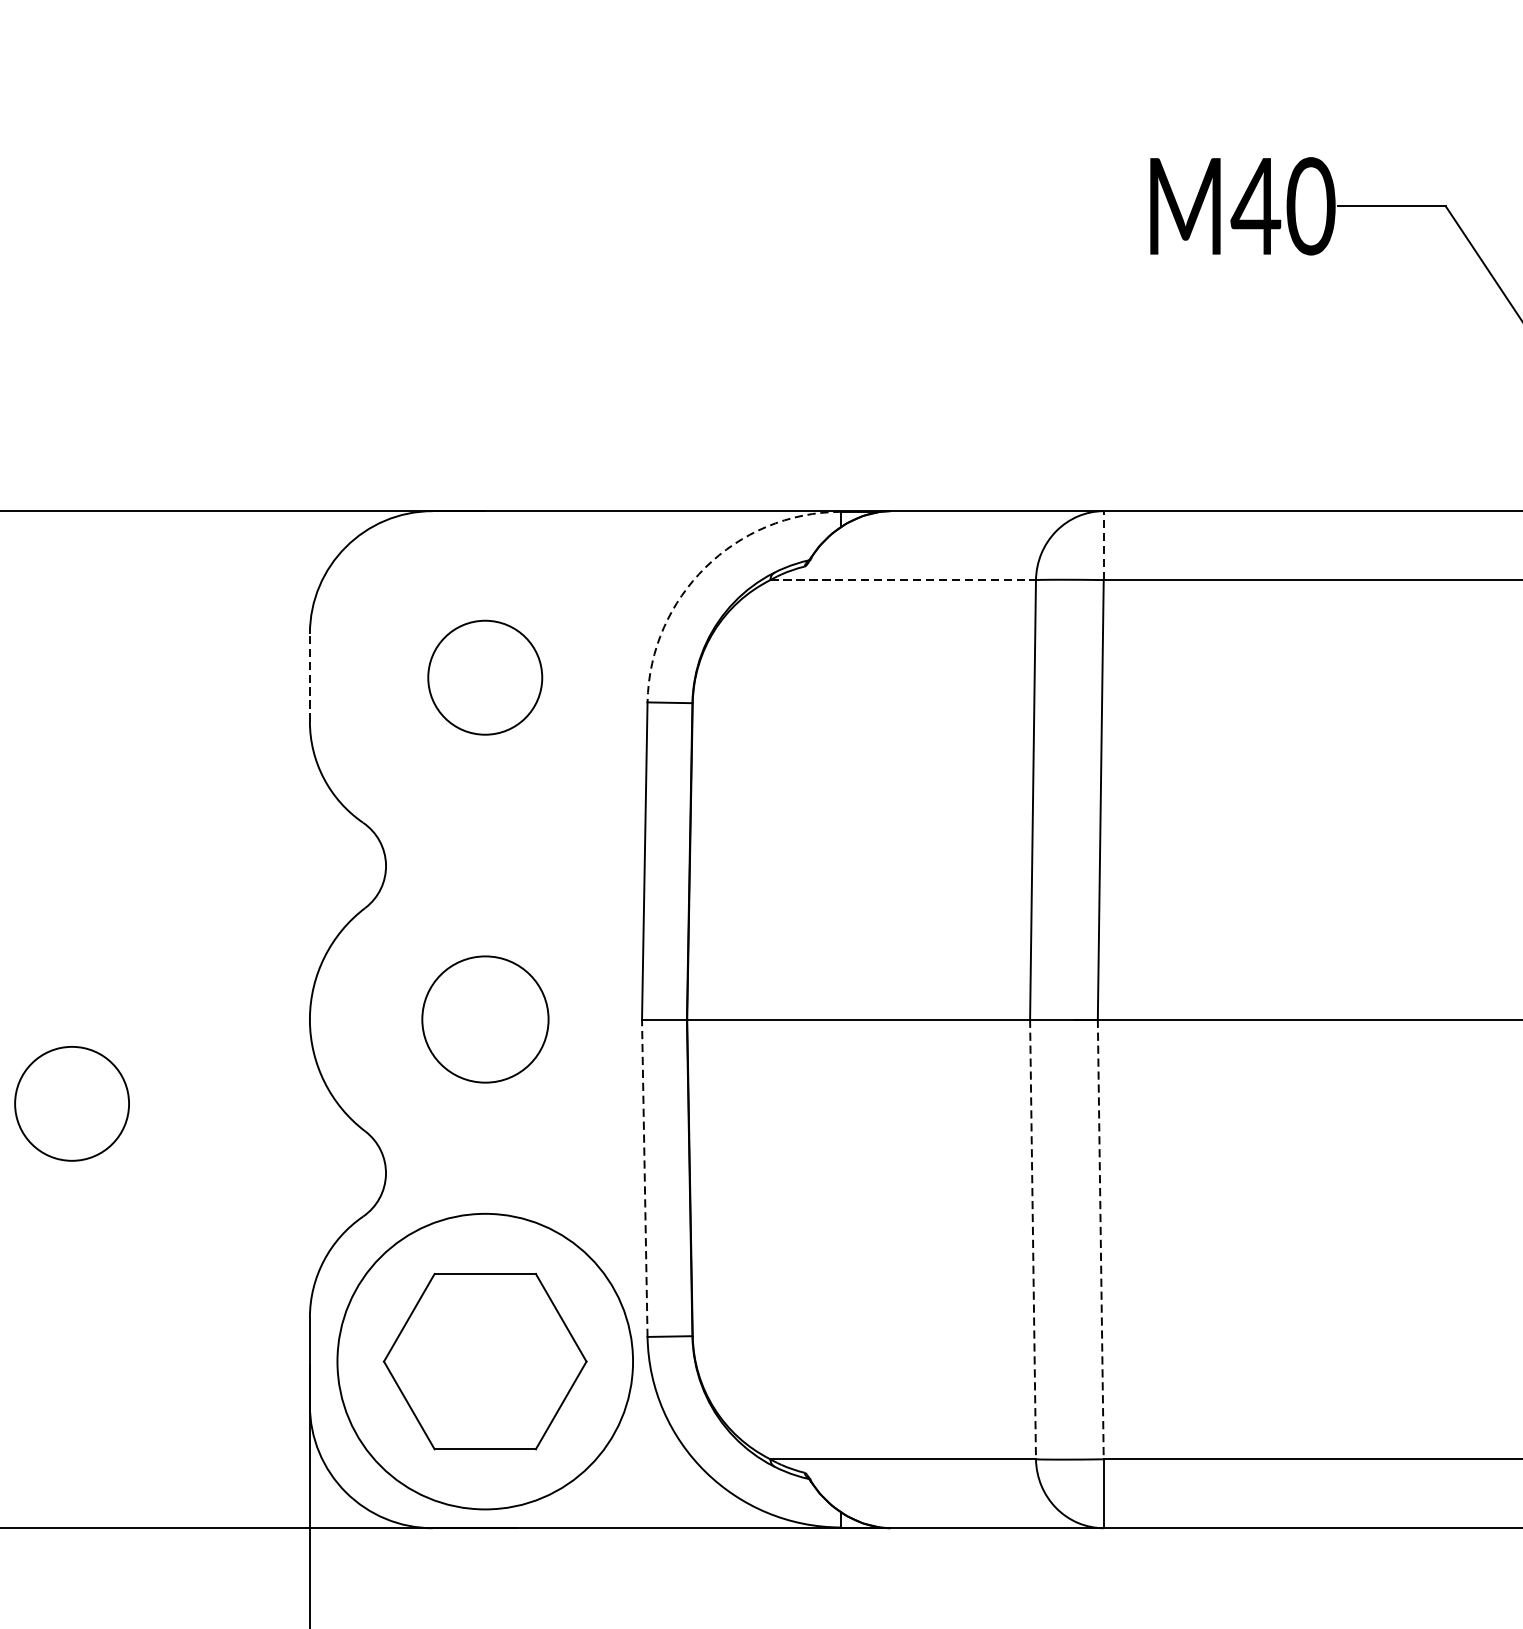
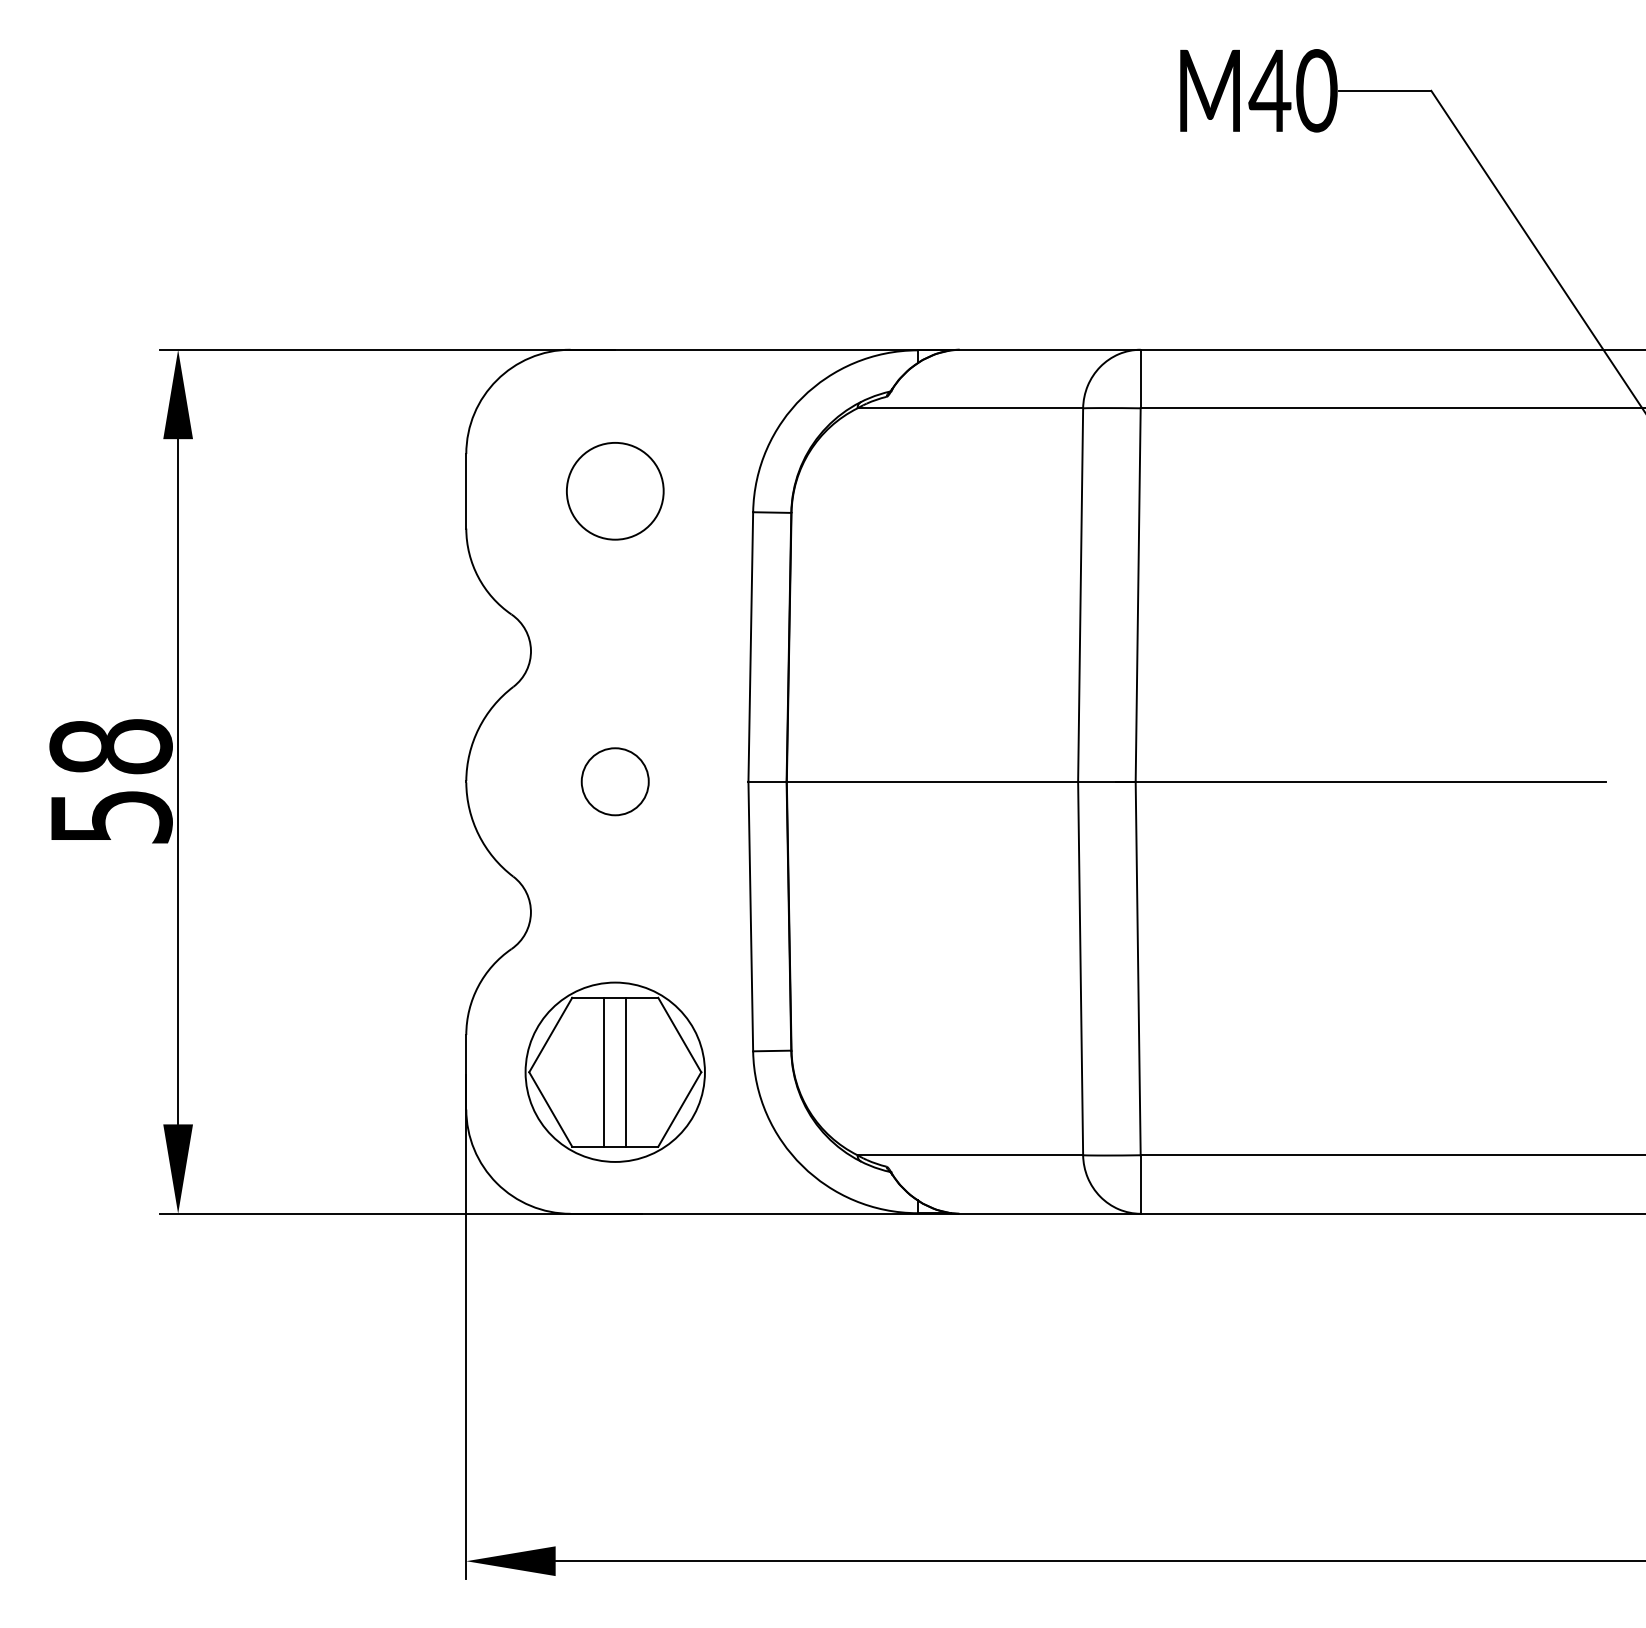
line: (1103, 544) -> (1140, 378), dashed -> solid
arc: (705, 567) -> (802, 397), dashed -> solid
line: (903, 580) -> (970, 408), dashed -> solid
line: (310, 676) -> (466, 490), dashed -> solid
circle: (484, 1019) -> (614, 781), size x0.62
circle: (72, 1104) -> (264, 853), removed
line: (644, 1178) -> (750, 916), dashed -> solid
line: (1032, 1239) -> (1080, 968), dashed -> solid
line: (1101, 1239) -> (1138, 968), dashed -> solid
line: (472, 1360) -> (604, 1071), added
circle: (484, 1360) -> (614, 1071), size x0.71
line: (498, 1360) -> (626, 1071), added

